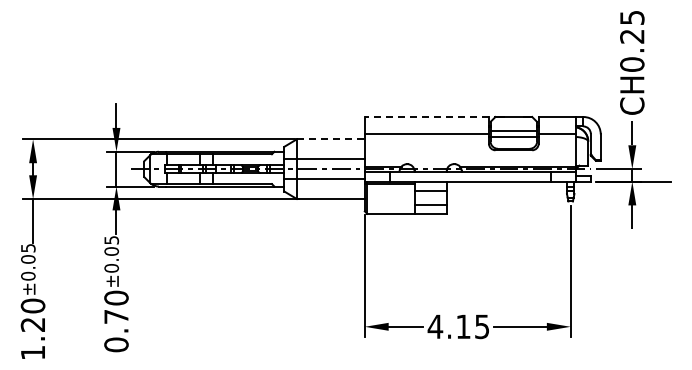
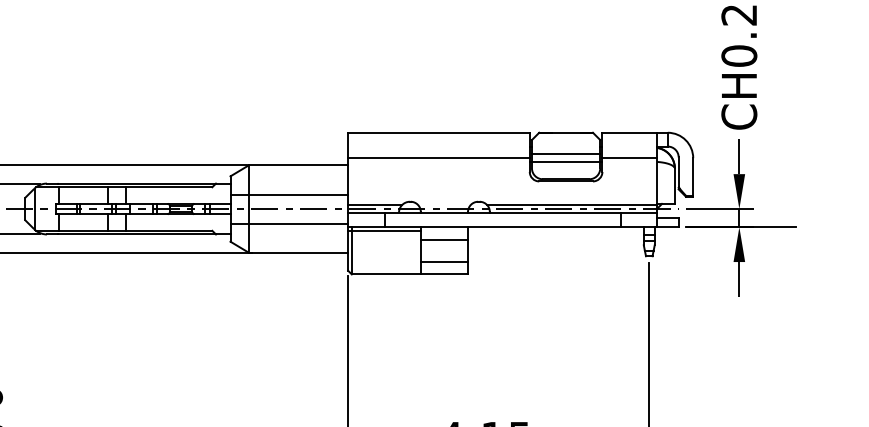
line: (426, 117) -> (438, 133), dashed -> solid
line: (331, 139) -> (299, 165), dashed -> solid

